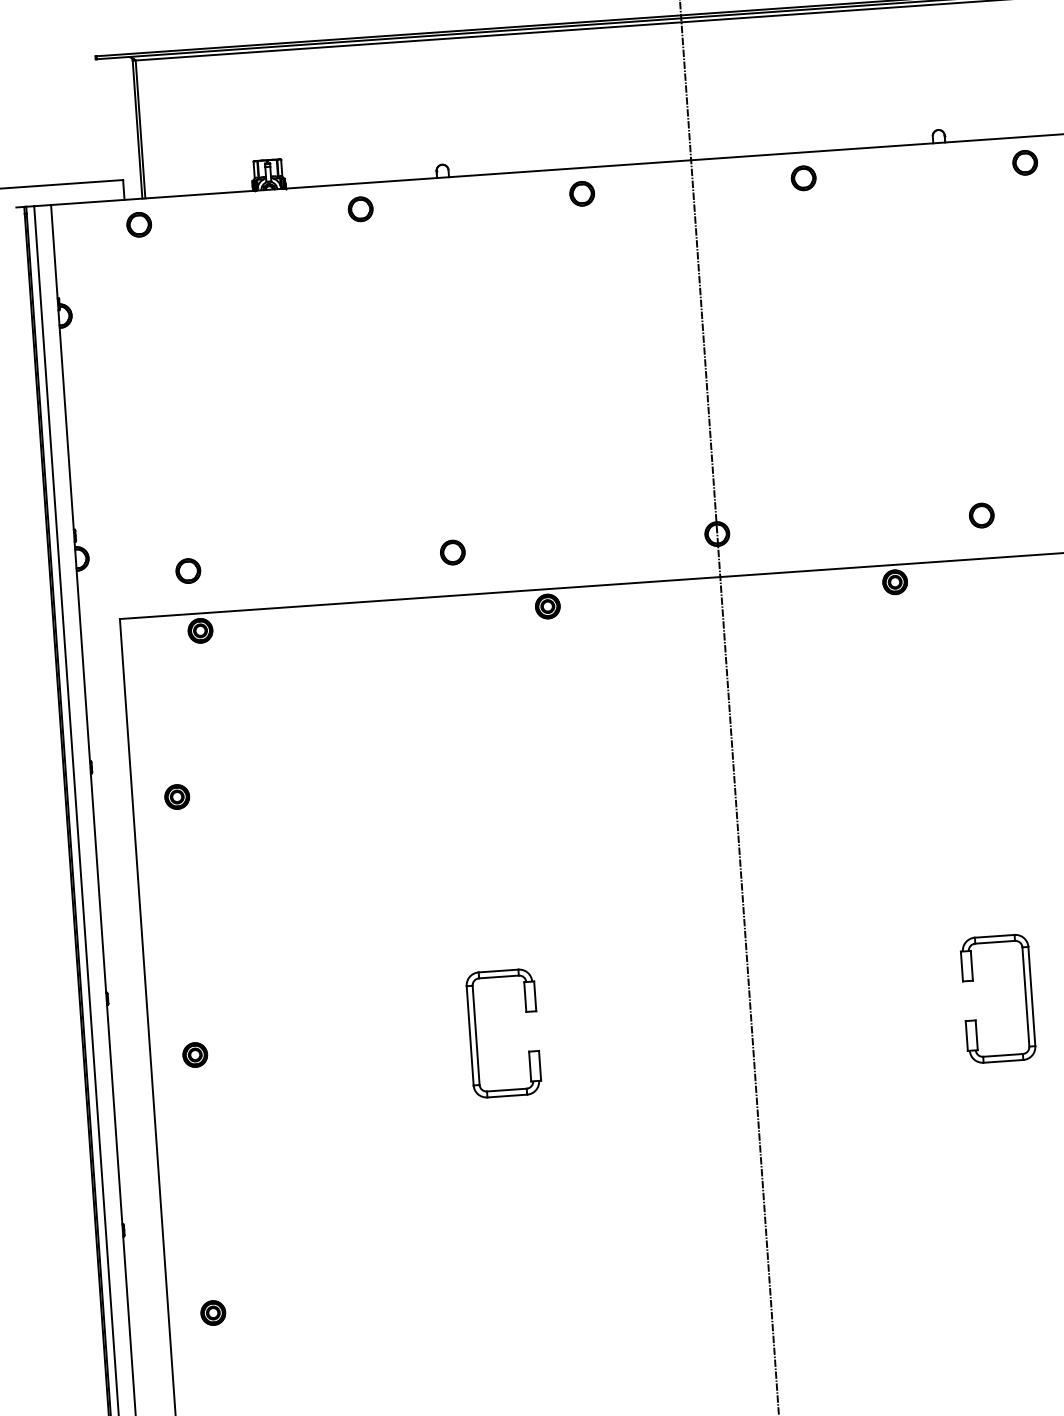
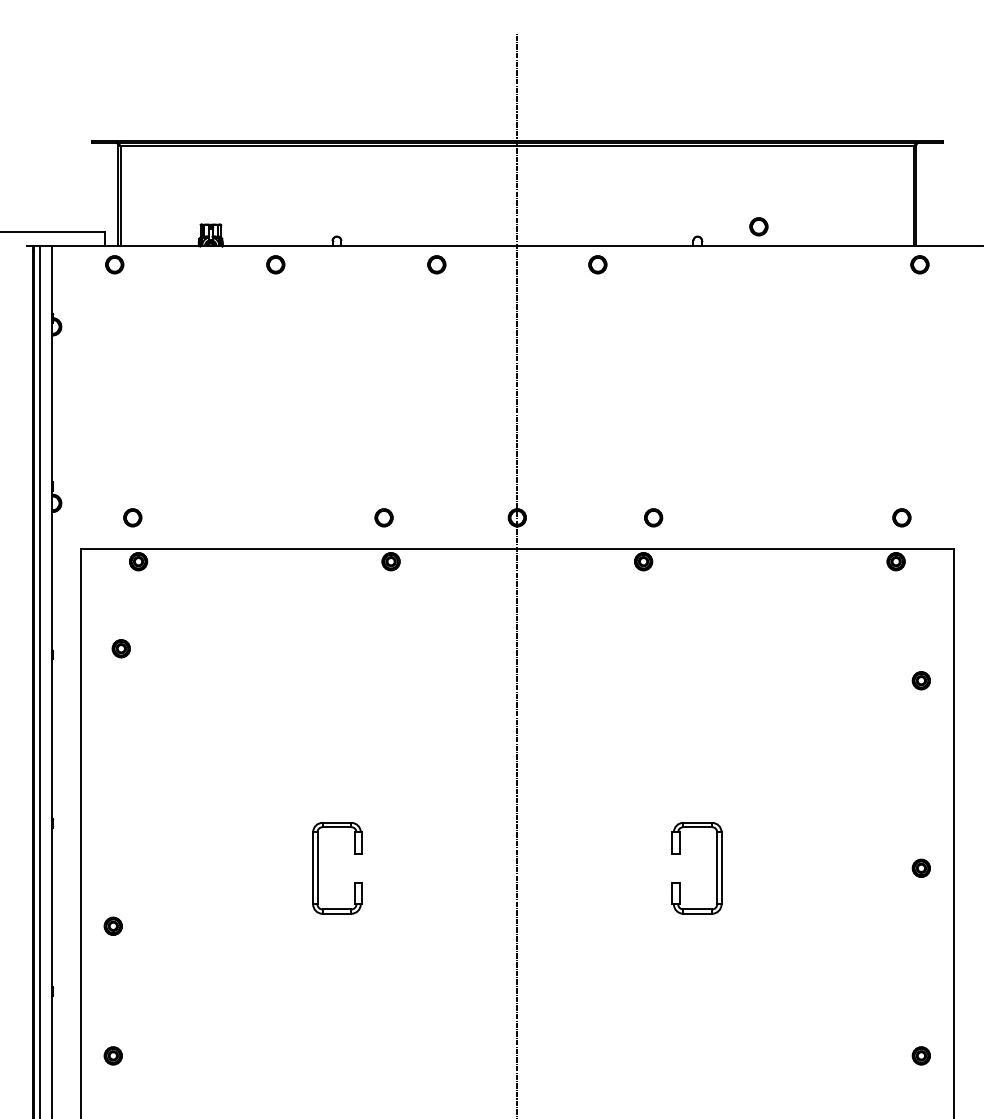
part: (1024, 162) -> (758, 226), moved
part: (981, 515) -> (653, 517), moved
part: (452, 552) -> (383, 517), moved
part: (176, 796) -> (120, 648), moved
part: (194, 1053) -> (112, 925), moved

